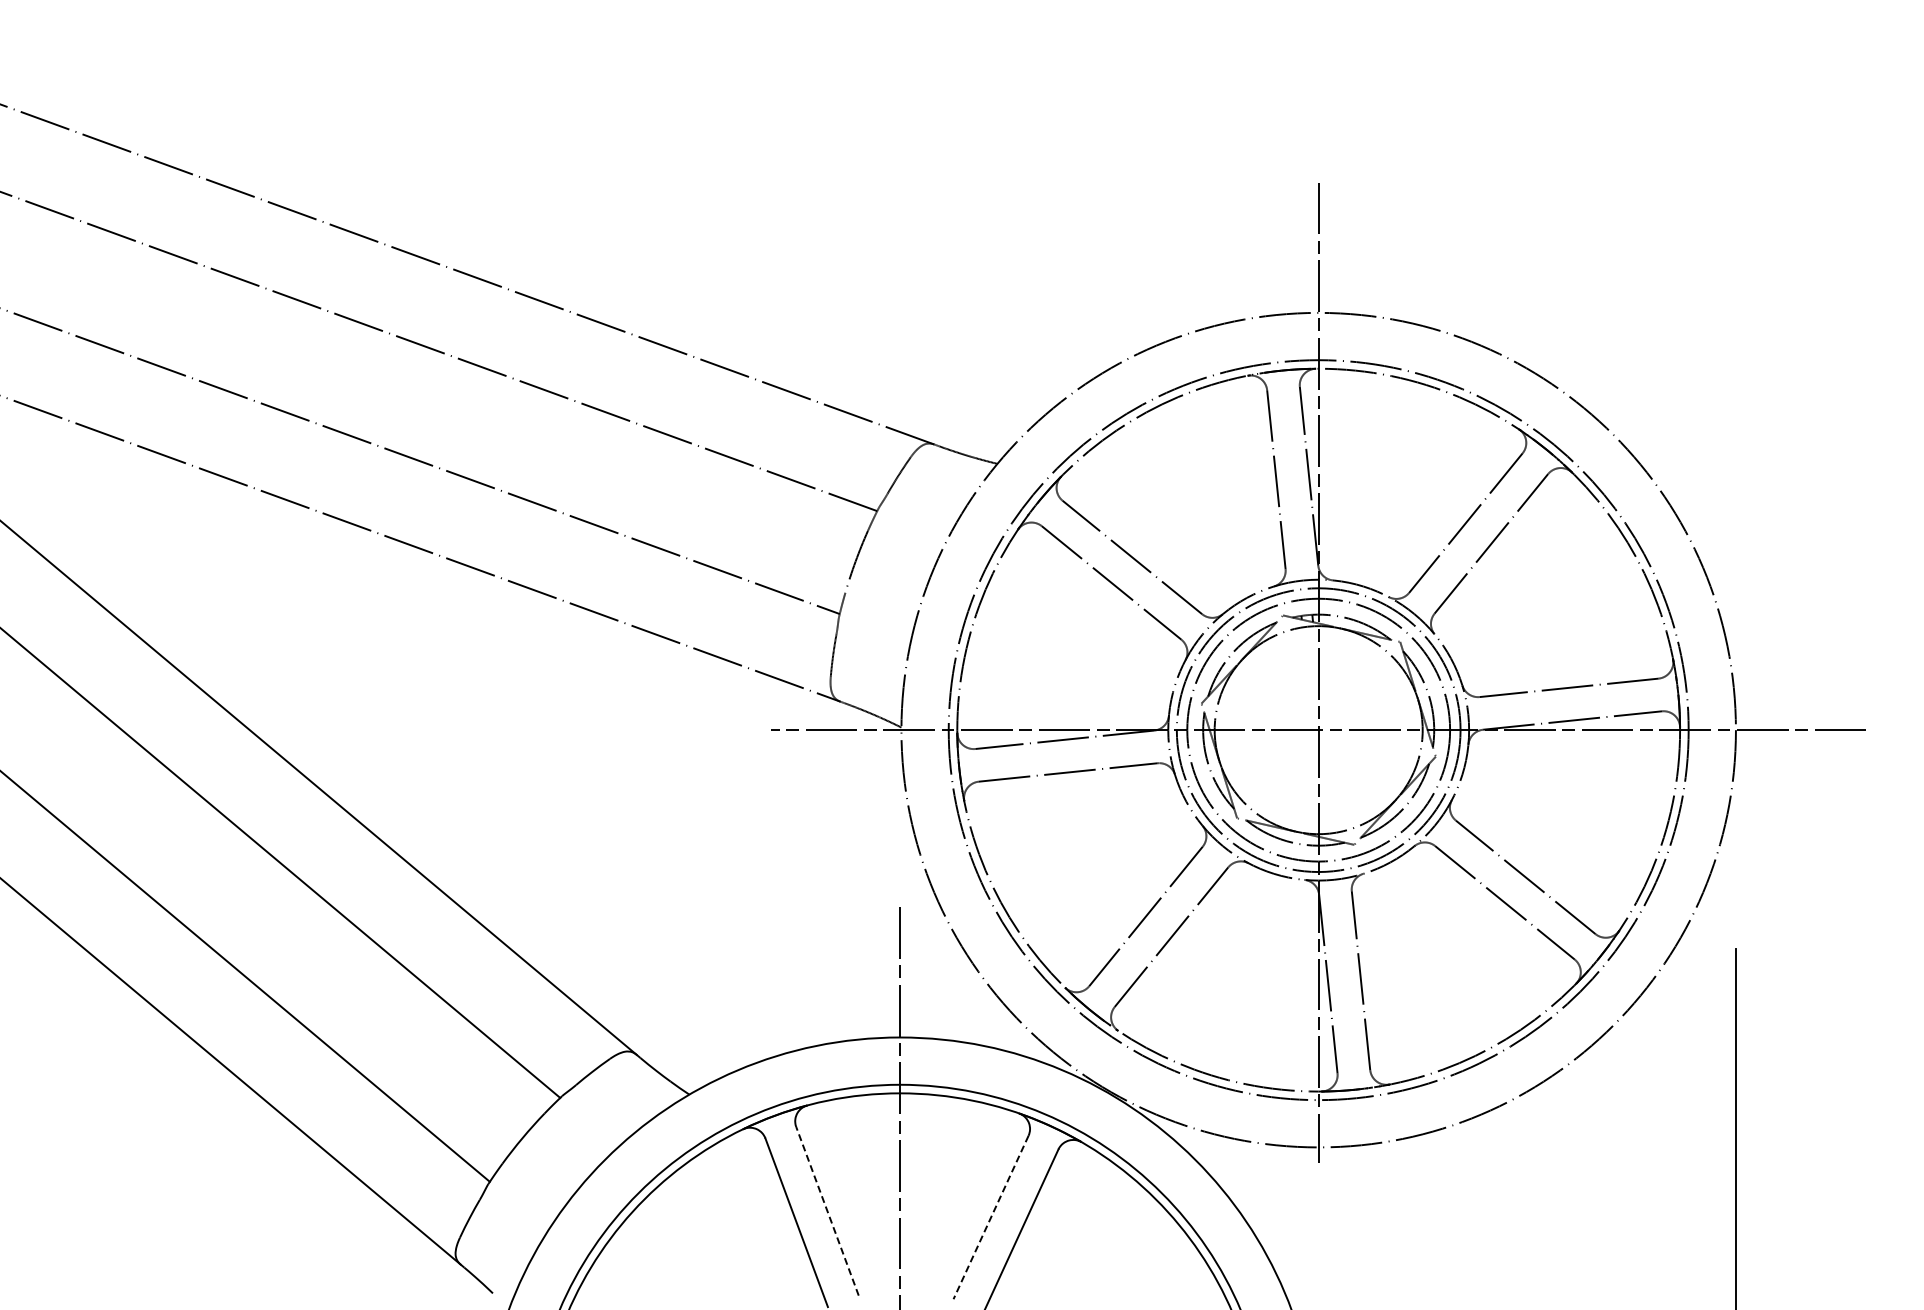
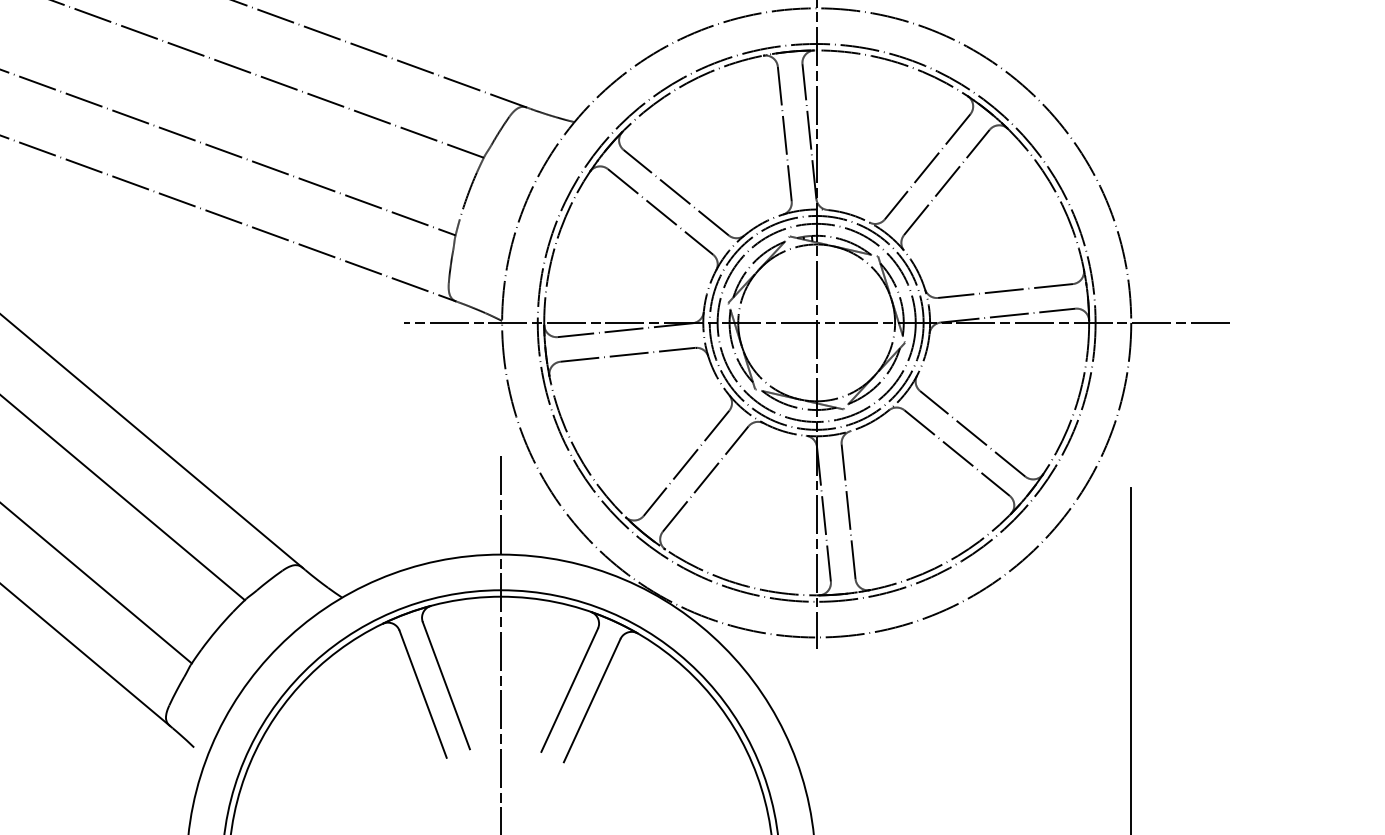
line: (827, 1211) -> (446, 685), dashed -> solid
line: (991, 1217) -> (570, 690), dashed -> solid

